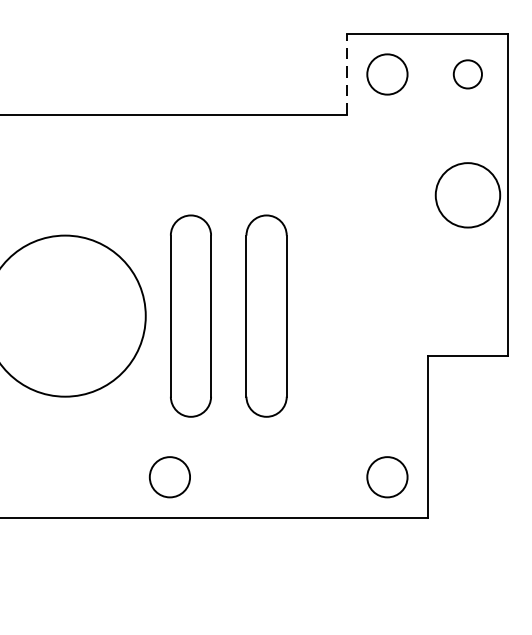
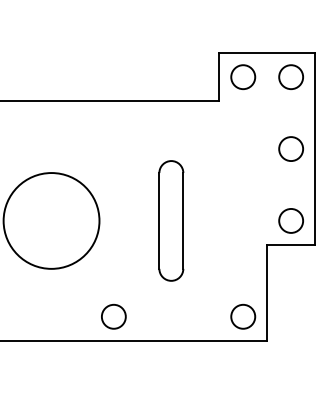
circle: (466, 73) -> (290, 76), size x1.43
line: (347, 75) -> (219, 77), dashed -> solid
circle: (468, 196) -> (291, 149), size x0.62
part: (191, 315) -> (126, 220), removed
circle: (466, 315) -> (290, 220), added

